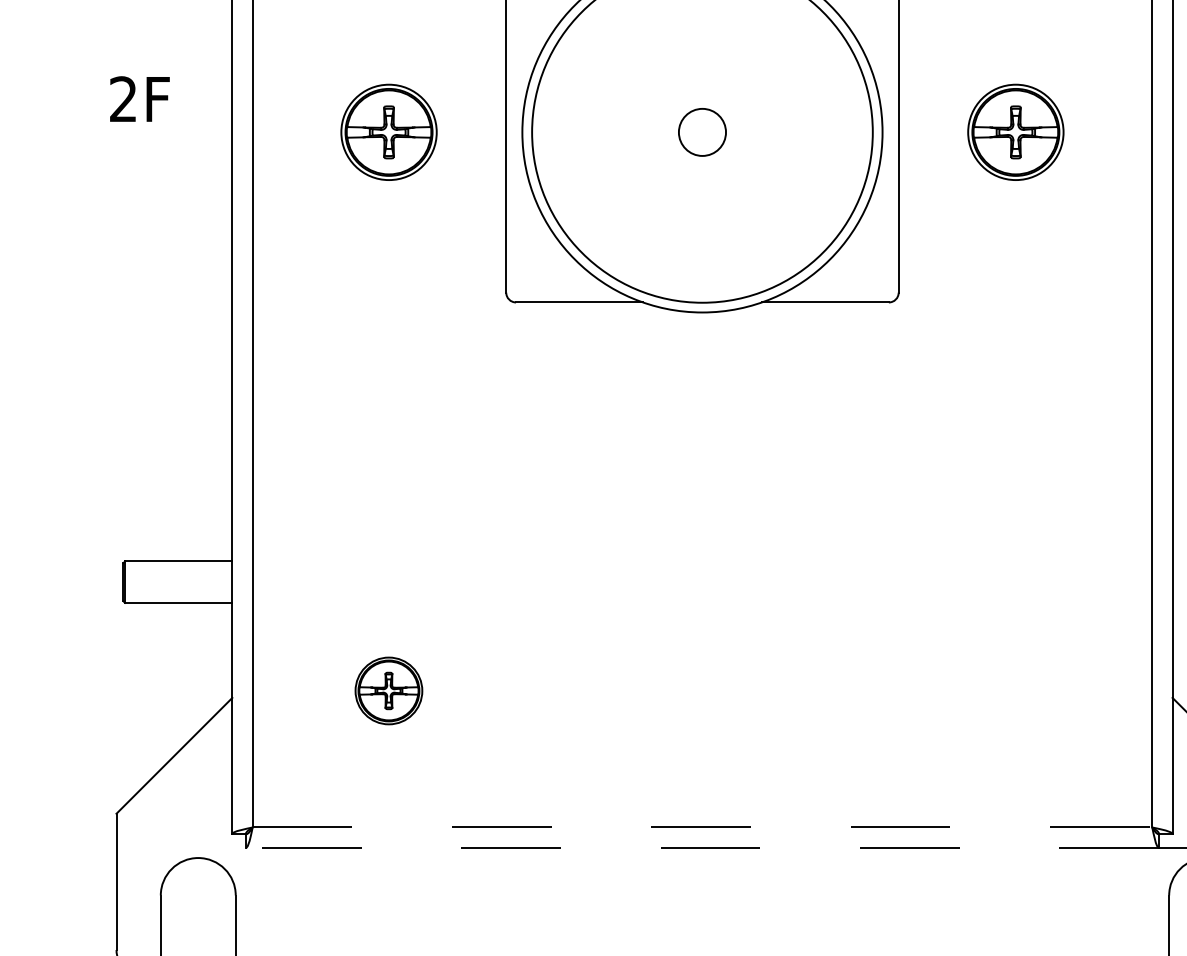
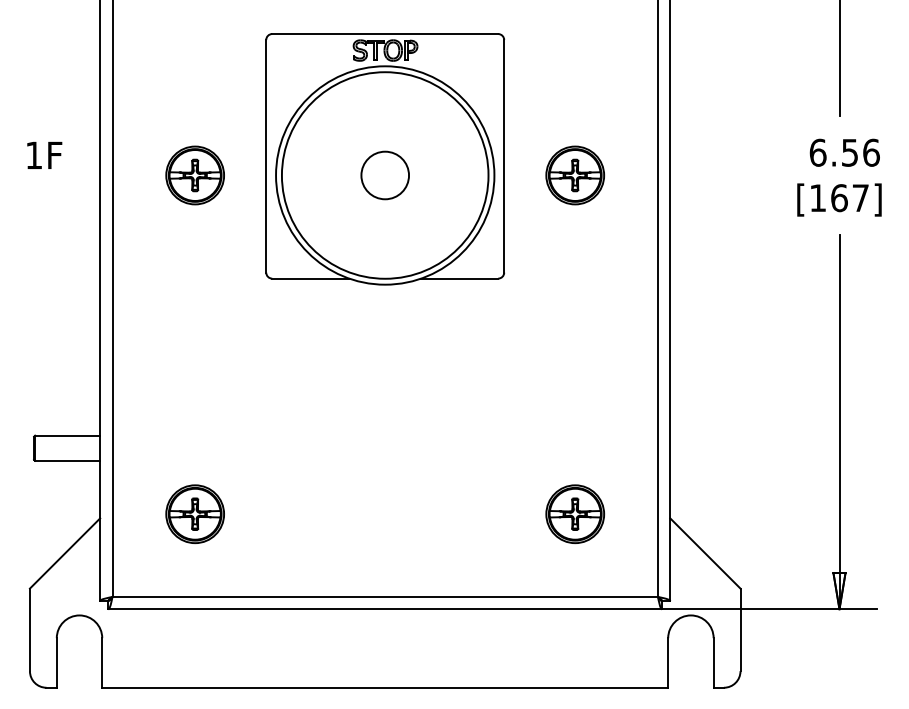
text: (122, 97) -> (33, 154), 2F -> 1F
circle: (702, 132) -> (385, 175), size x1.67
part: (387, 689) -> (194, 513), size x1.43
part: (1016, 689) -> (575, 513), added
line: (702, 826) -> (385, 596), dashed -> solid
line: (702, 848) -> (385, 609), dashed -> solid

